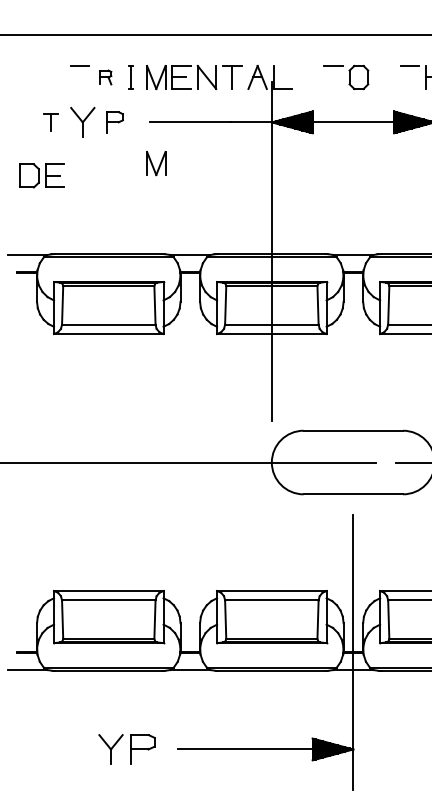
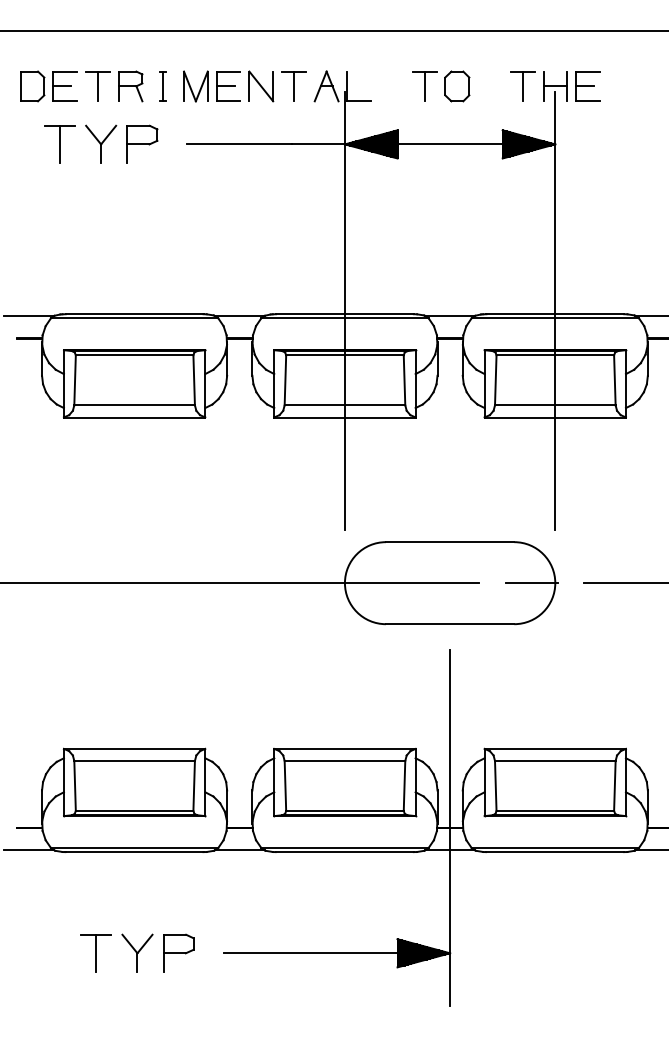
line: (80, 77) -> (97, 86), added
part: (105, 77) -> (130, 86), size x1.67
line: (333, 77) -> (424, 86), added
line: (409, 77) -> (522, 86), added
part: (114, 121) -> (142, 143), size x1.43
part: (50, 122) -> (59, 144), size x1.67
part: (155, 163) -> (195, 197), removed
part: (42, 175) -> (48, 86), moved
part: (78, 749) -> (95, 953), added

